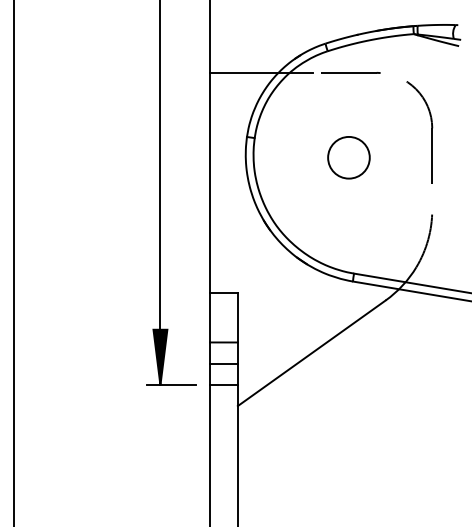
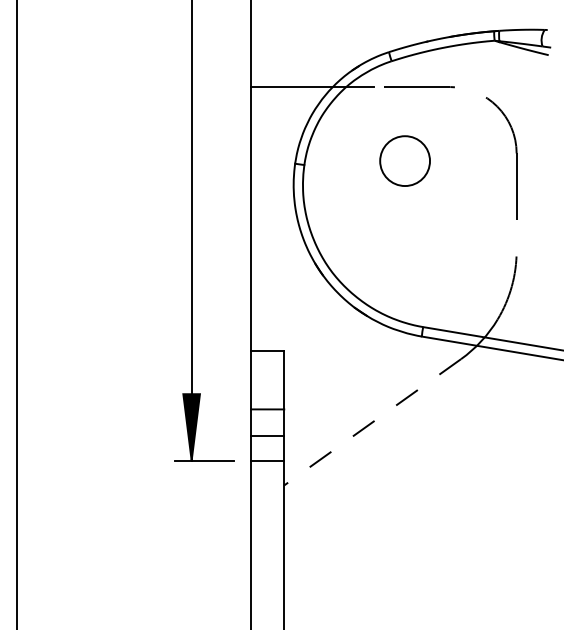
circle: (348, 157) -> (404, 160), moved
line: (311, 353) -> (372, 422), solid -> dashed

